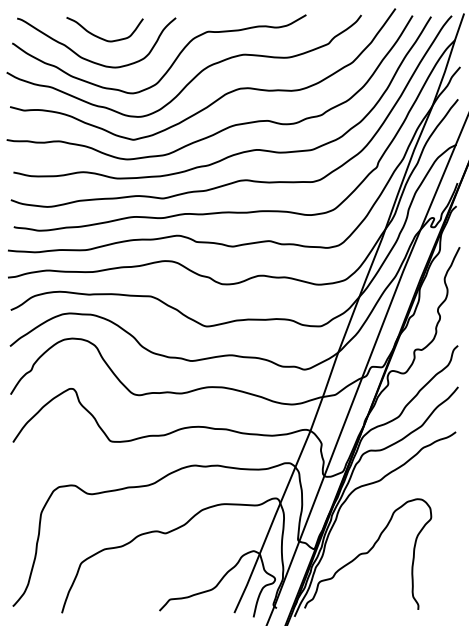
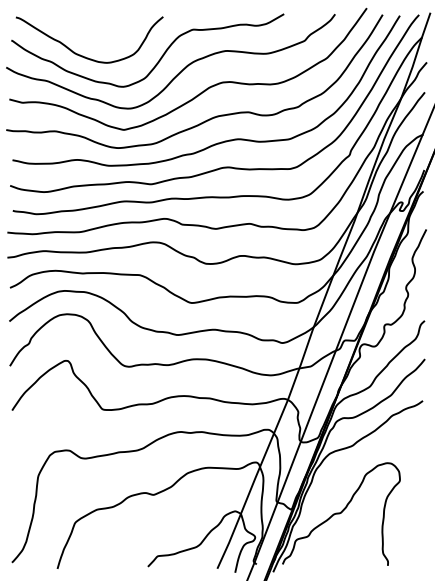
curve: (101, 37) -> (94, 35), removed

